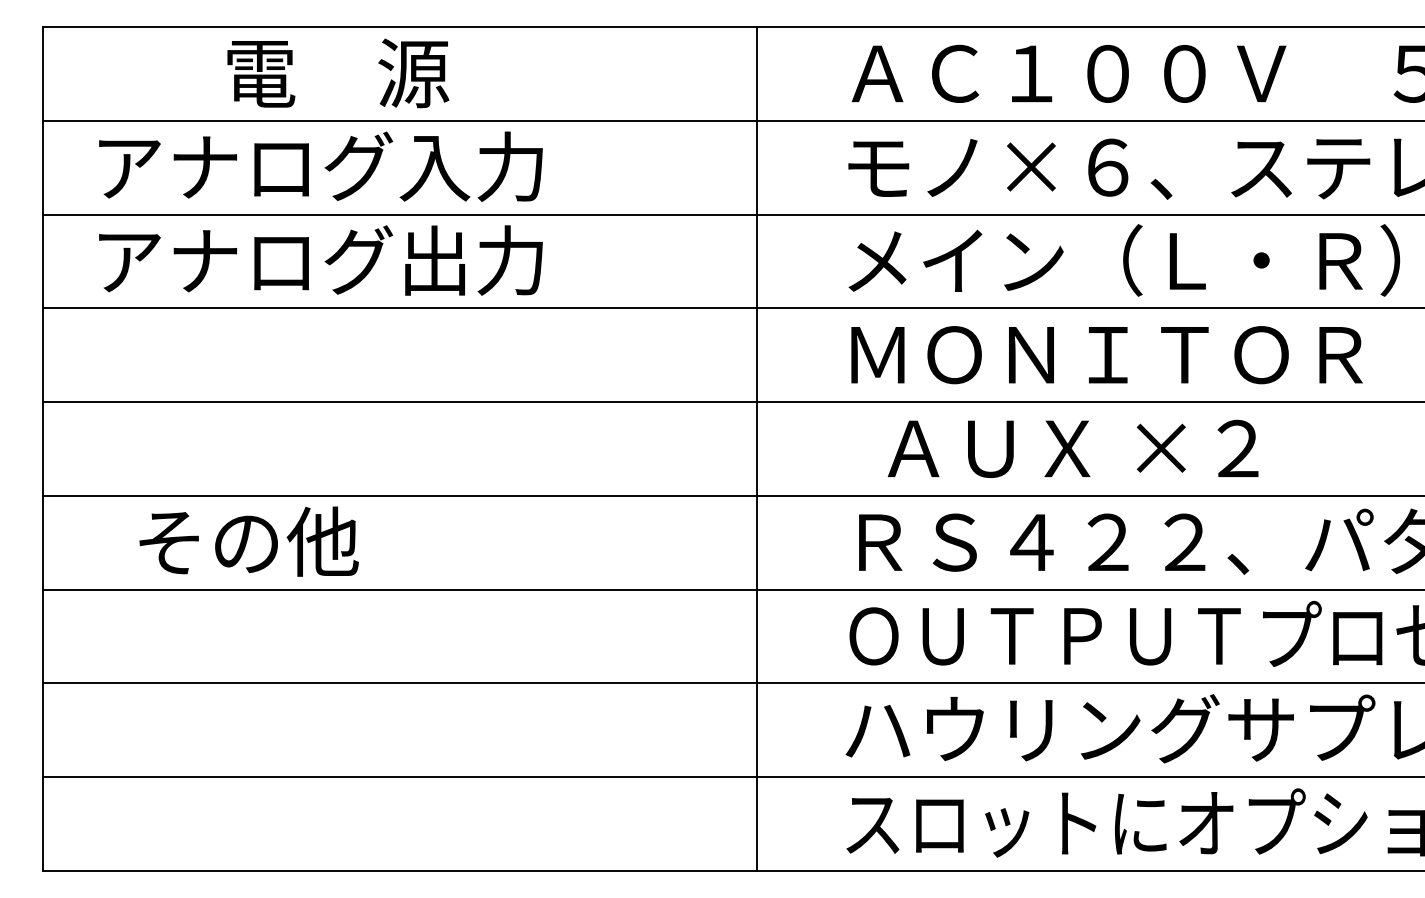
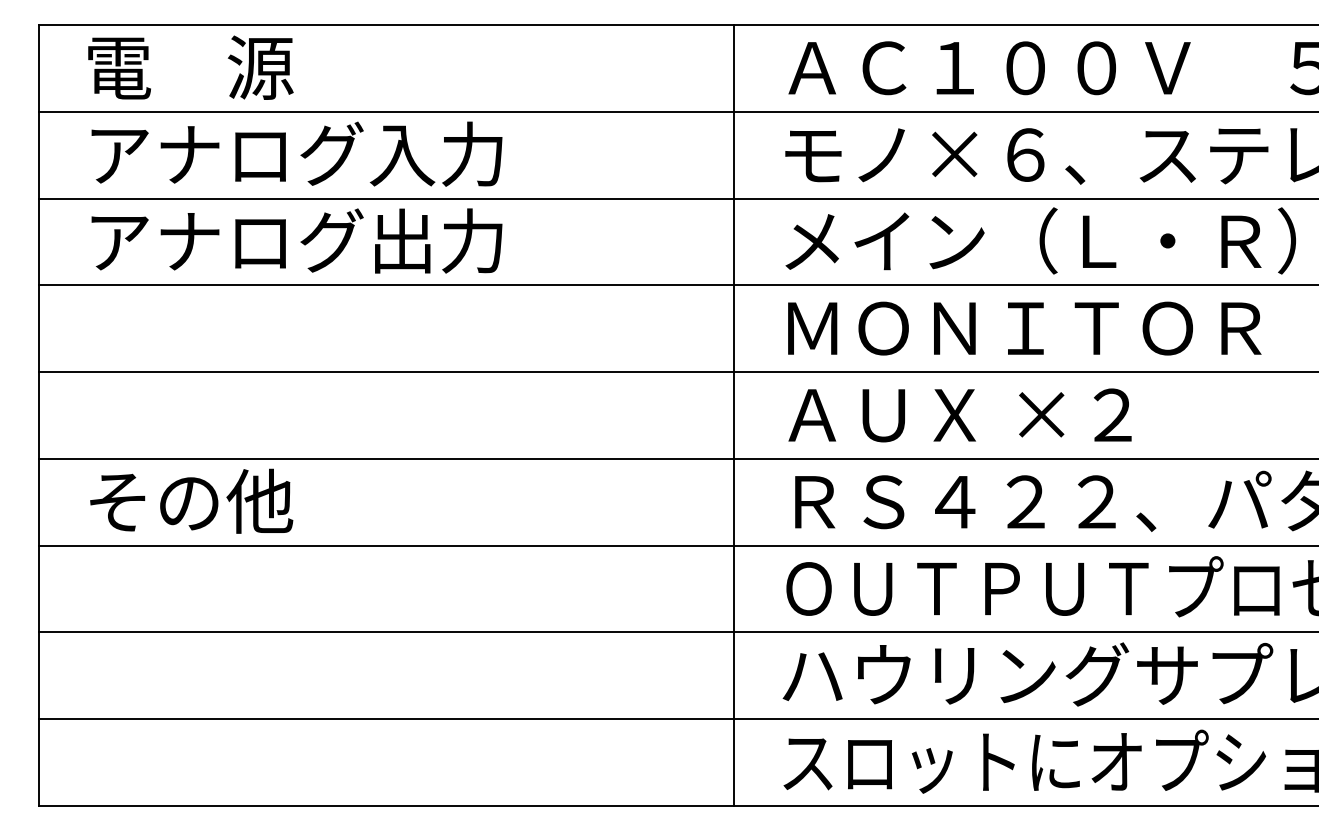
text: (338, 73) -> (191, 67), moved
line: (756, 448) -> (733, 415), moved
text: (1072, 448) -> (959, 415), moved
text: (248, 541) -> (191, 501), moved

